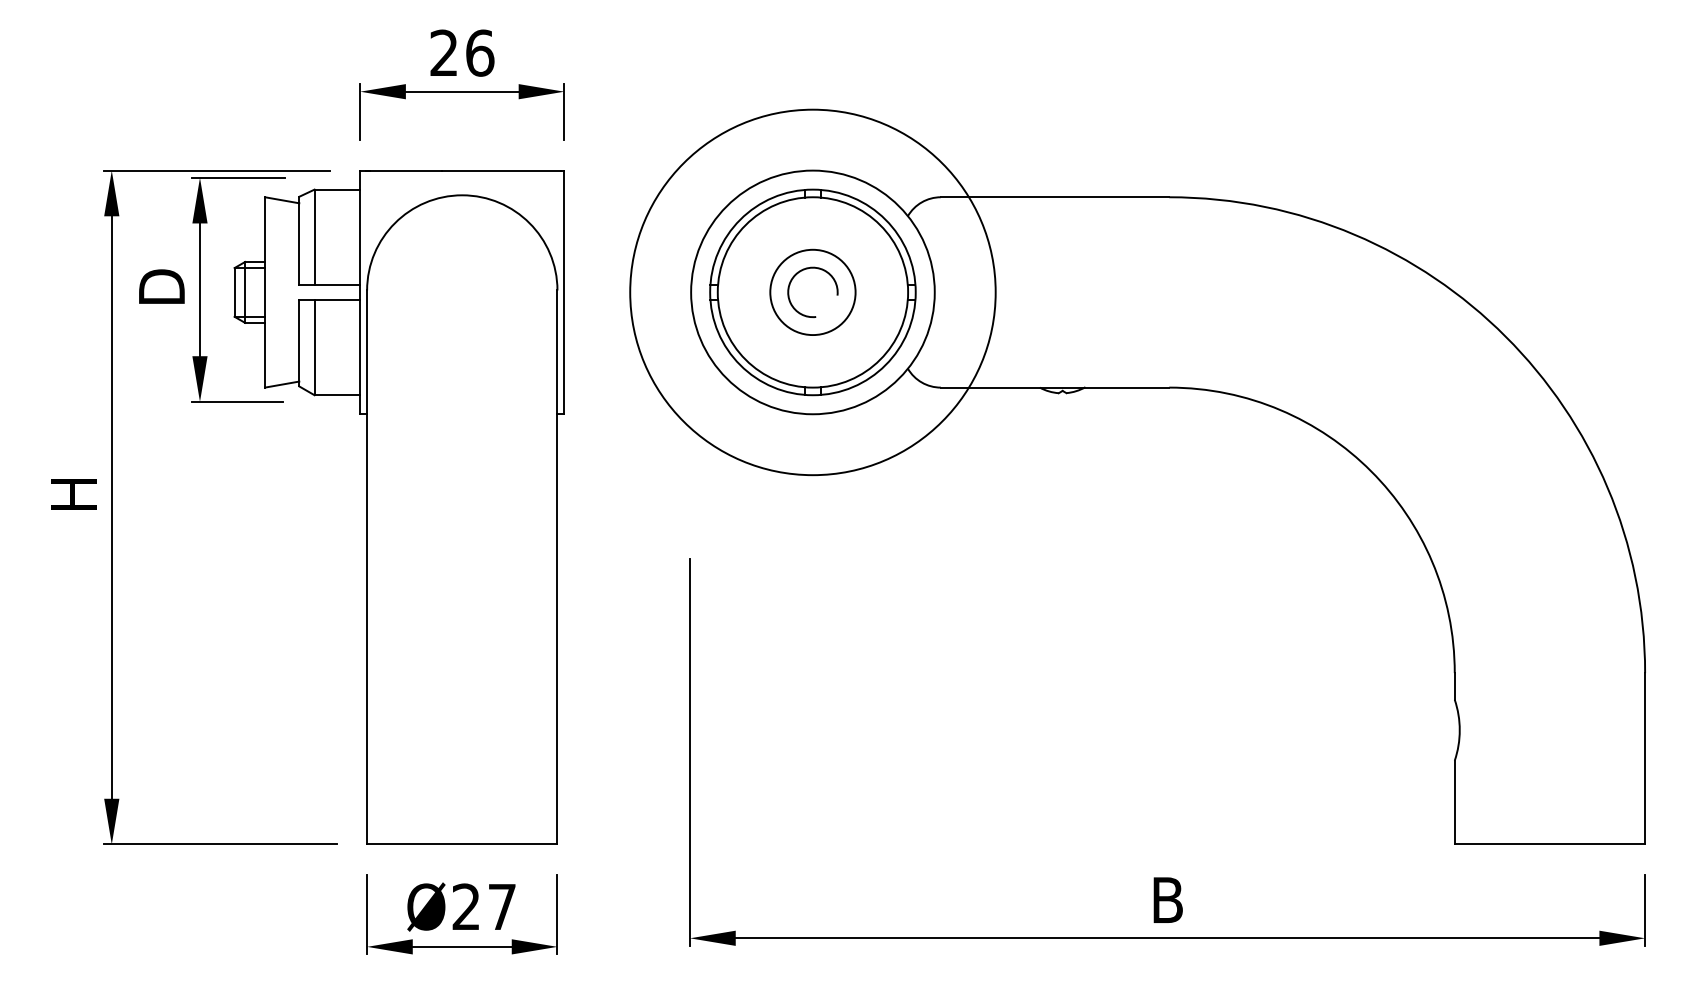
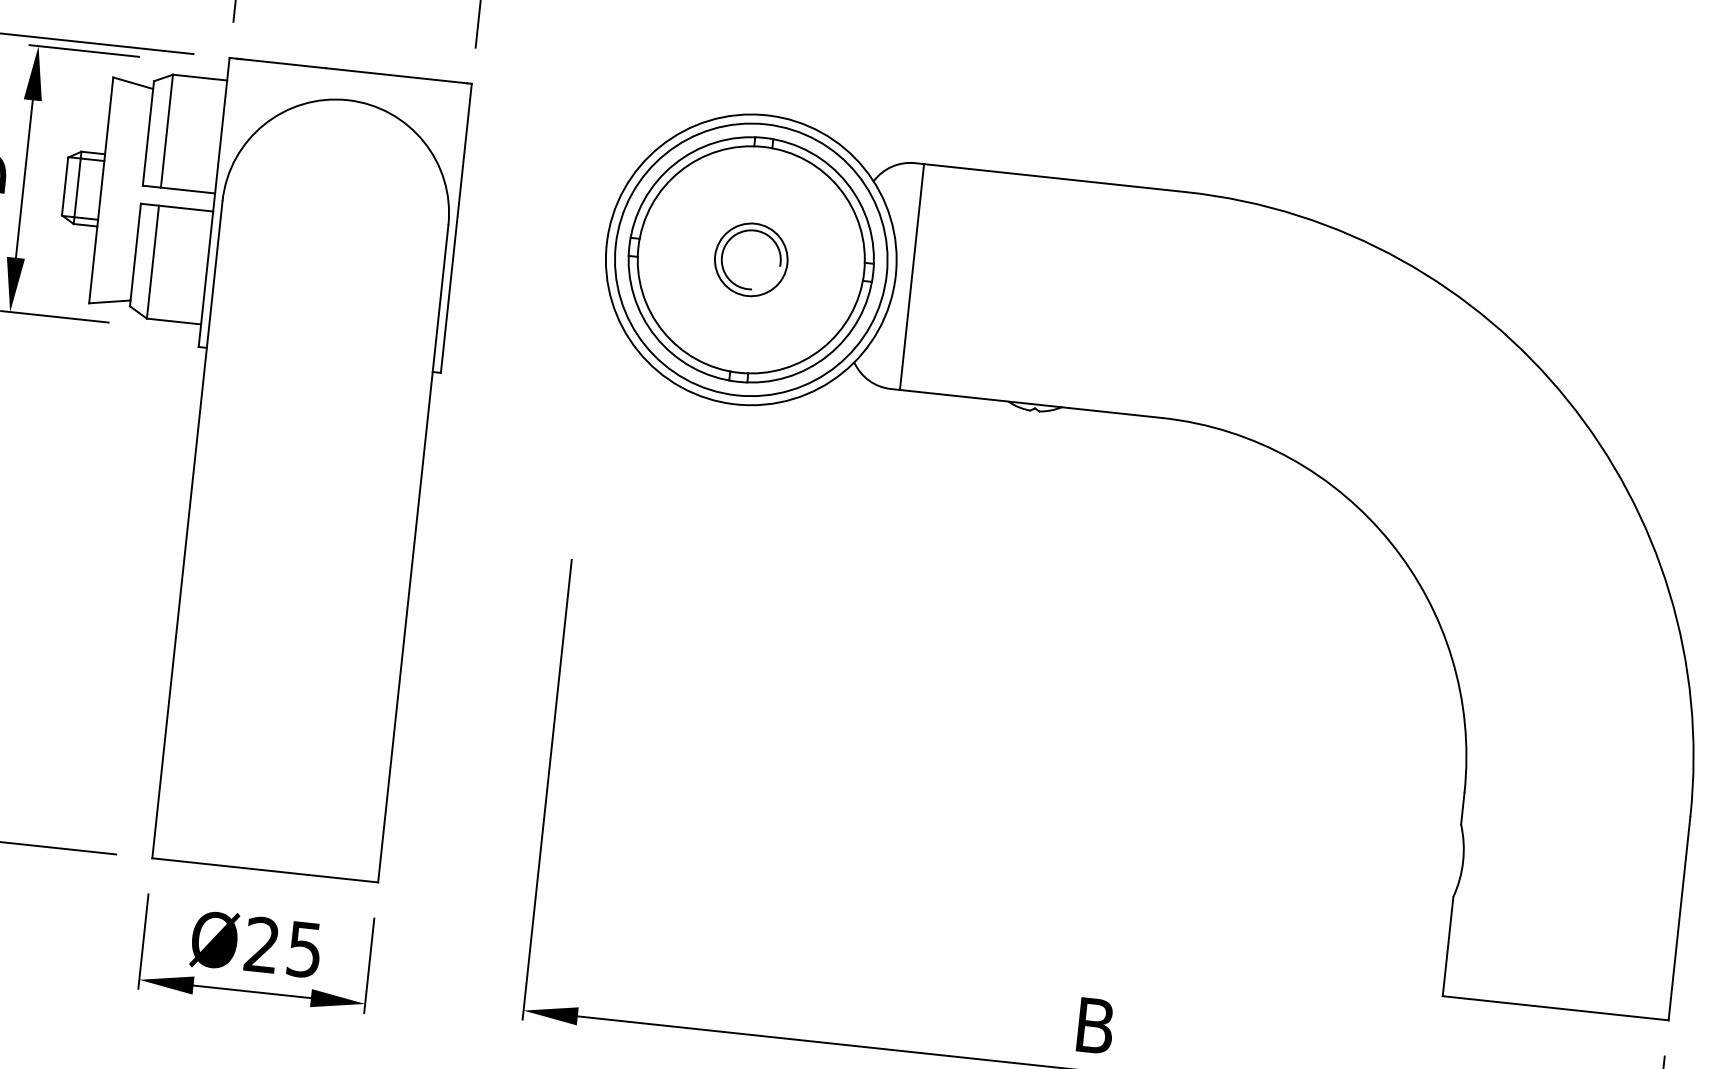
circle: (812, 291) -> (750, 258), size x0.71
circle: (812, 292) -> (750, 259), size x0.62
line: (948, 292) -> (912, 277), added
text: (501, 907) -> (303, 950), Ø27 -> Ø25

